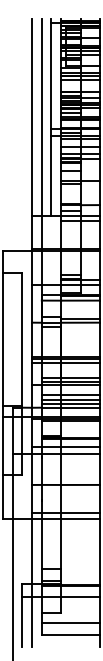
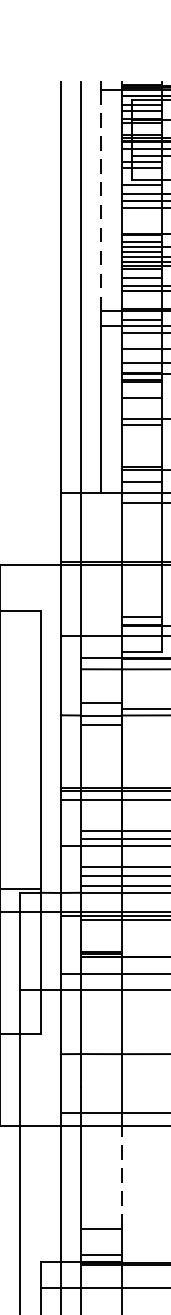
line: (51, 75) -> (101, 199), solid -> dashed
line: (61, 543) -> (122, 1176), solid -> dashed

